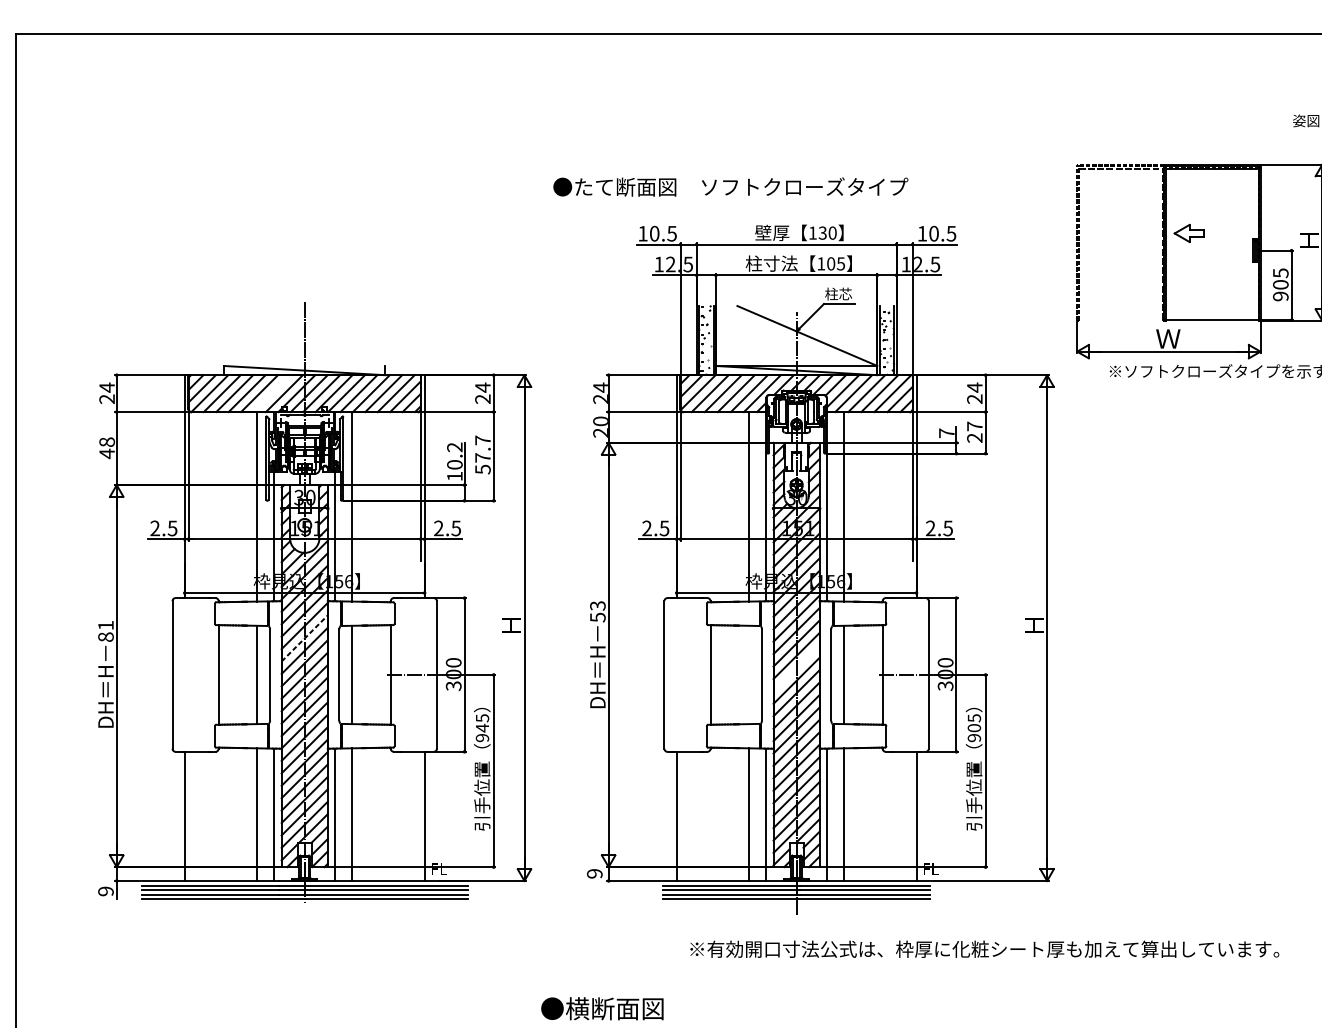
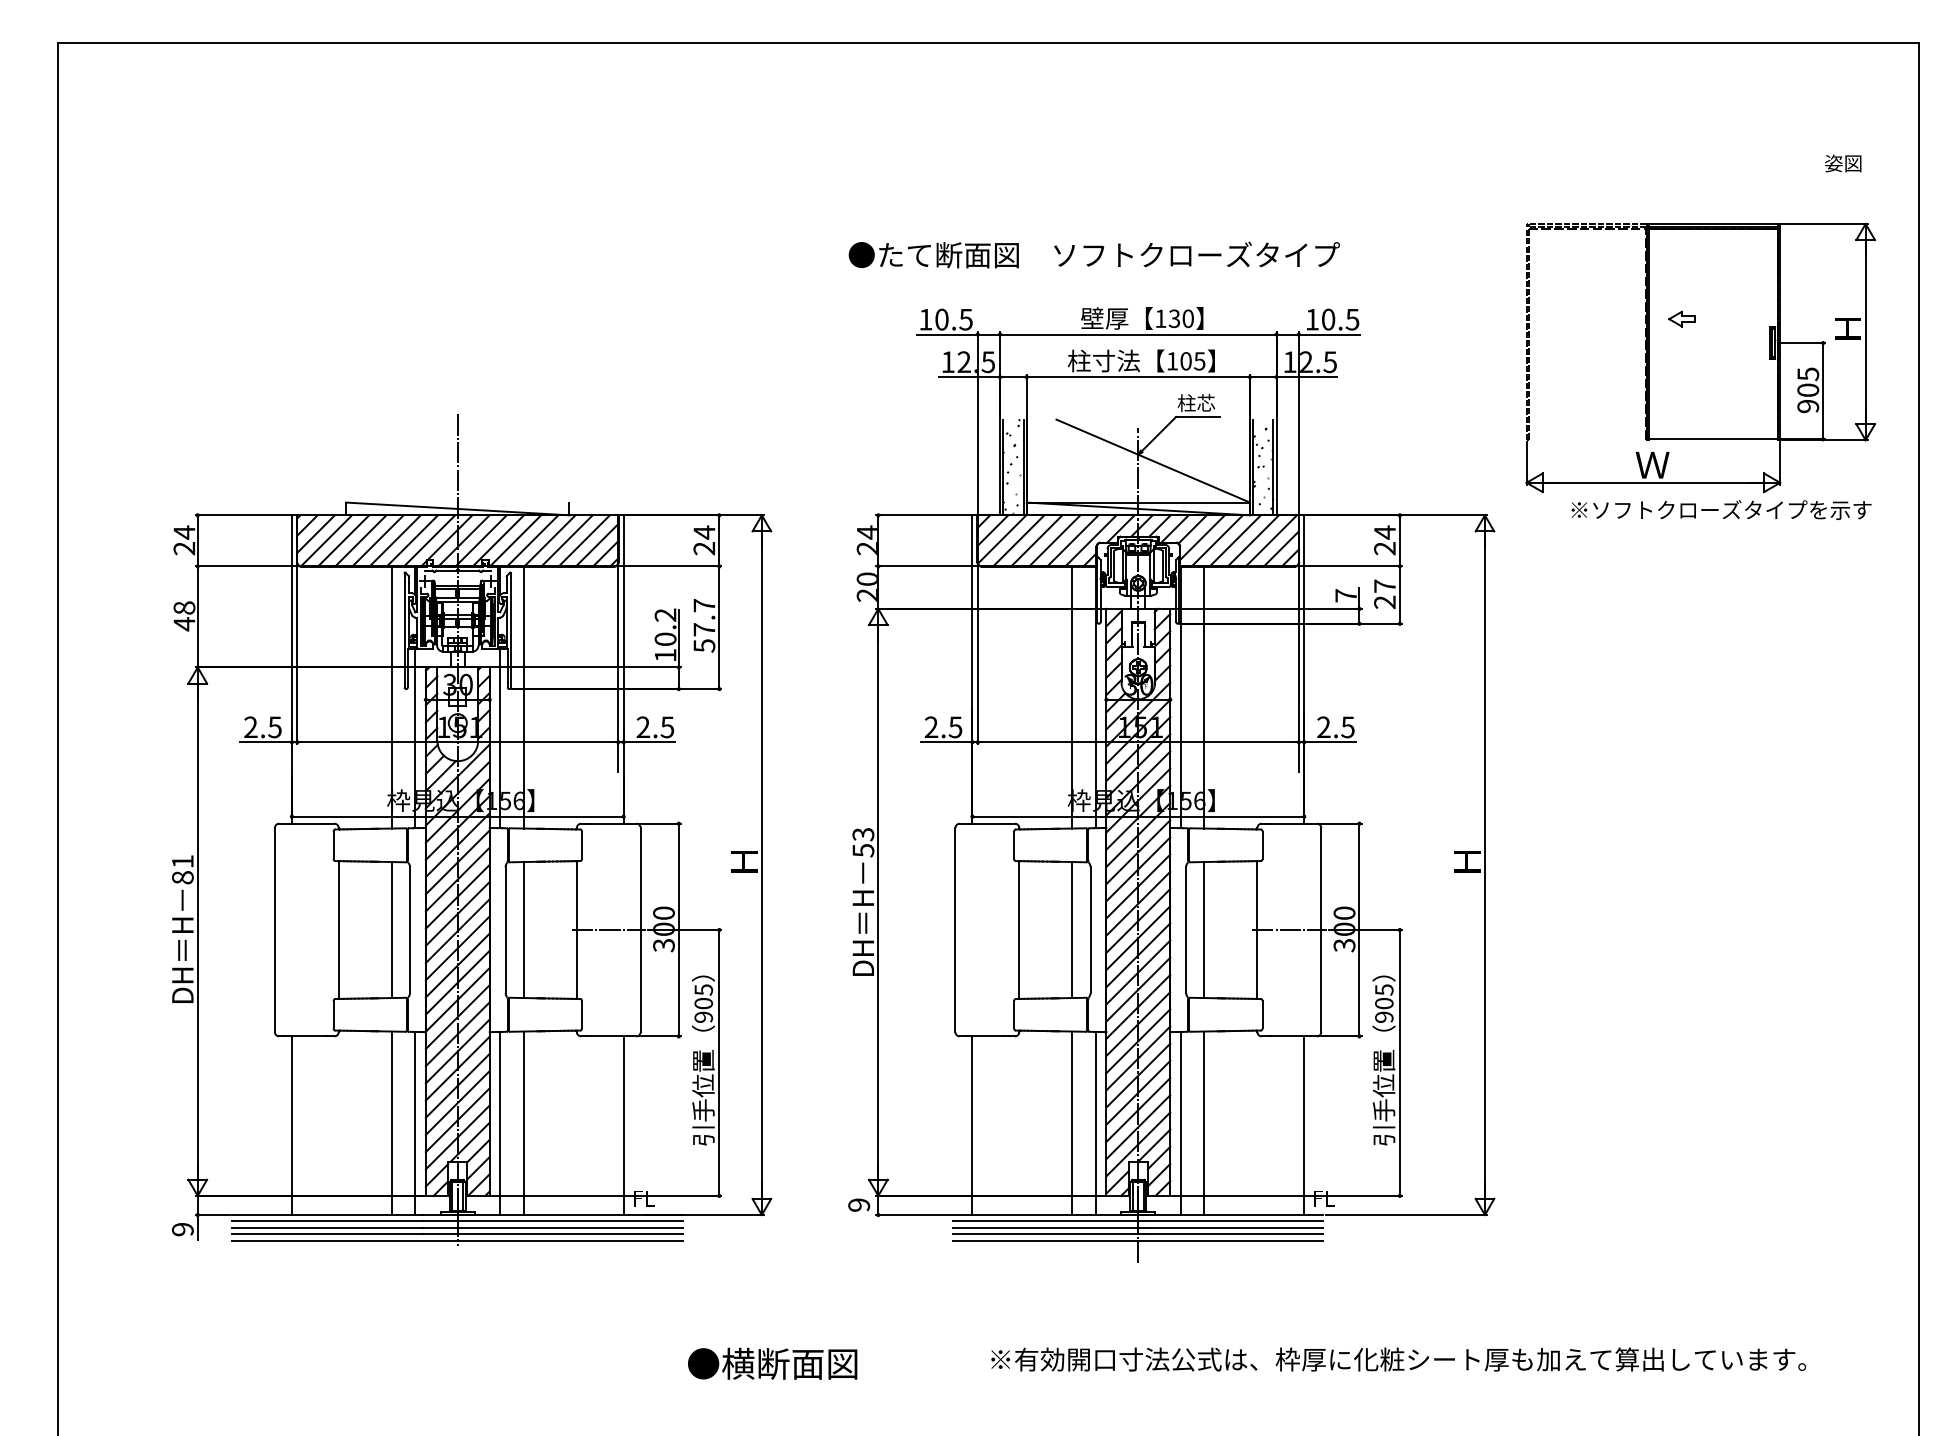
text: (730, 186) -> (1093, 254), moved
part: (1189, 232) -> (1681, 318), size x0.62
line: (271, 393) -> (411, 540), added
line: (305, 638) -> (458, 879), dashed -> solid
line: (796, 668) -> (1138, 920), added
line: (749, 675) -> (1072, 930), added
text: (482, 728) -> (703, 1003), 945 -> 905
text: (984, 949) -> (1398, 1359), moved
text: (602, 1008) -> (772, 1363), moved

